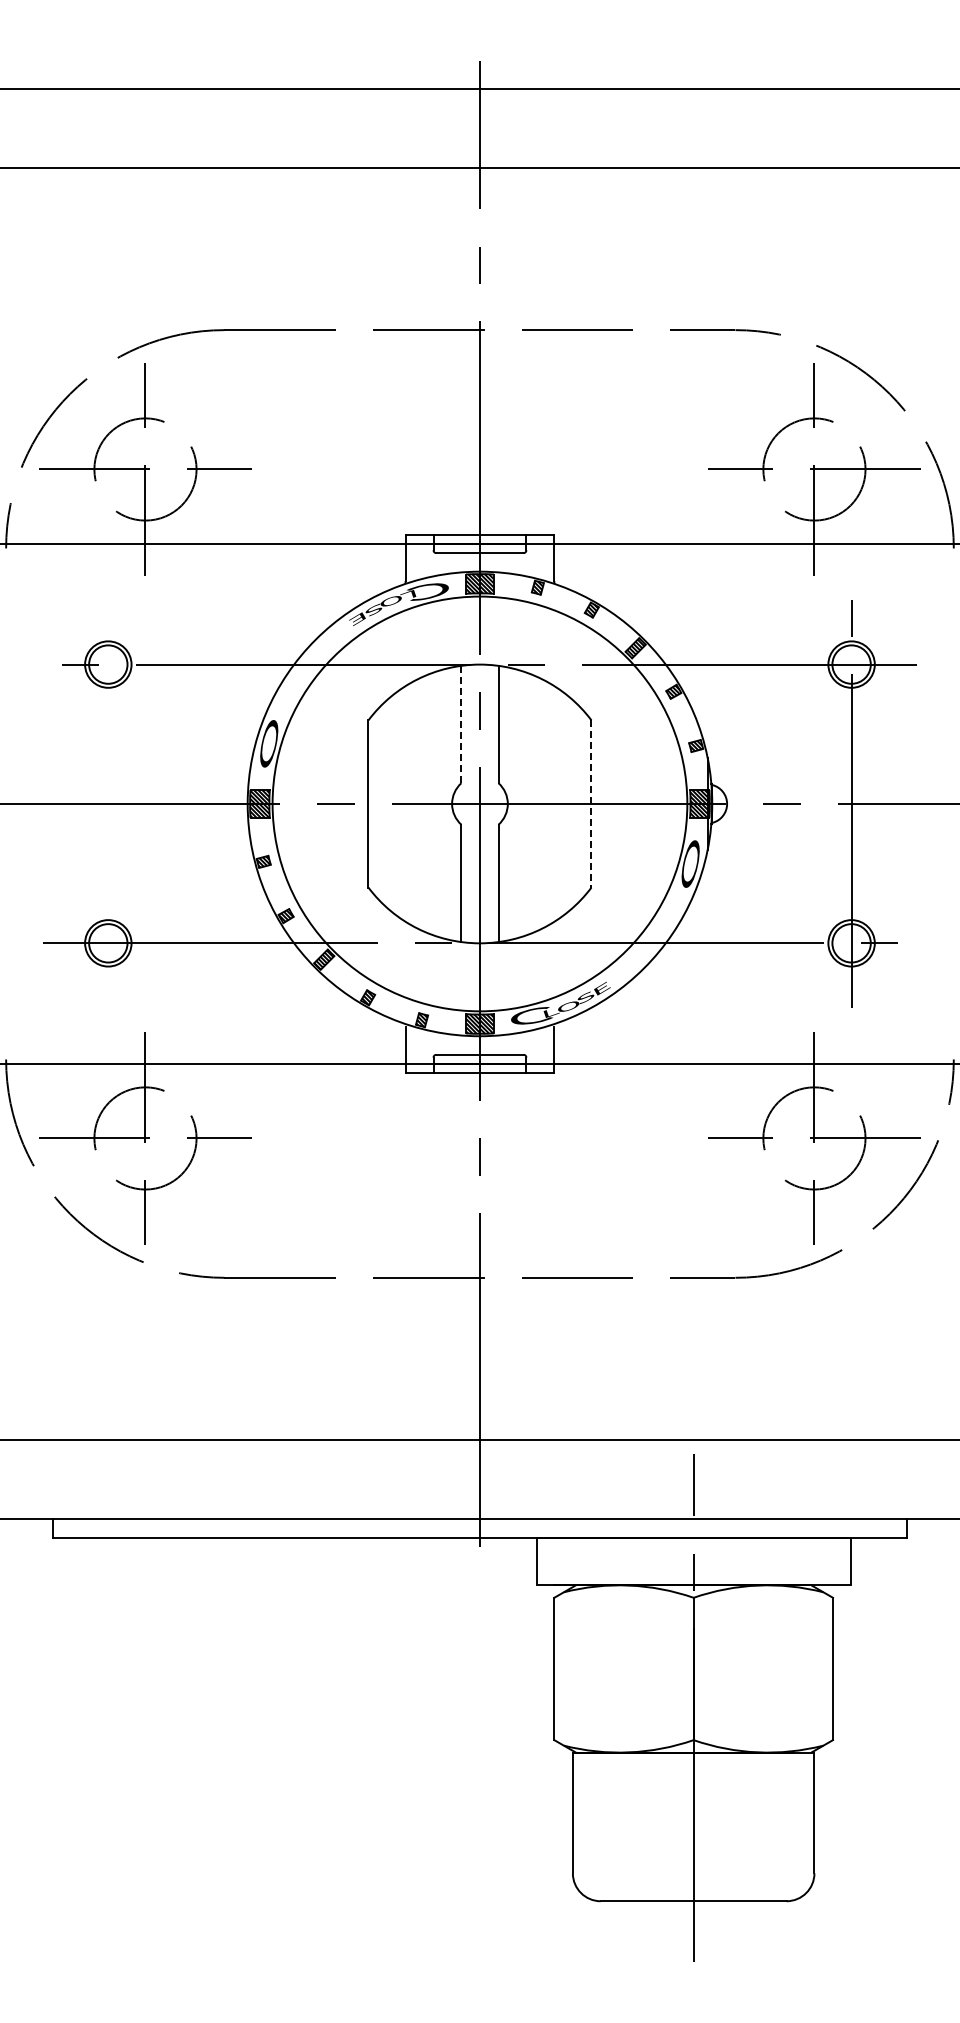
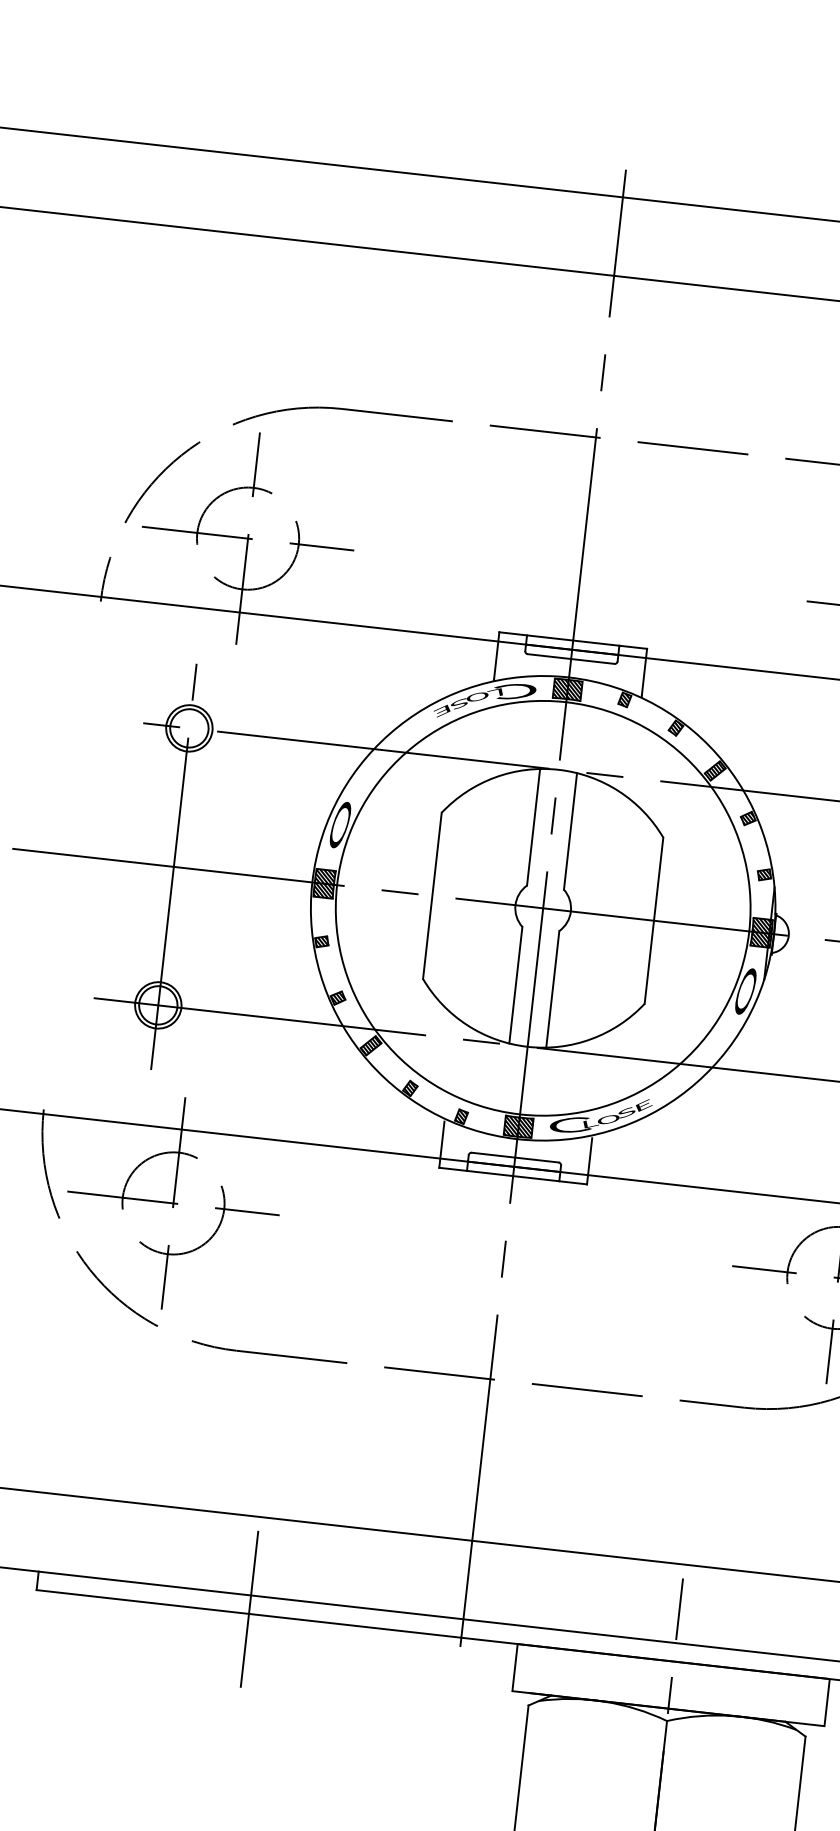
line: (461, 724) -> (533, 827), dashed -> solid
line: (108, 803) -> (174, 866), added
line: (591, 803) -> (654, 920), dashed -> solid
line: (266, 1533) -> (249, 1609), added

